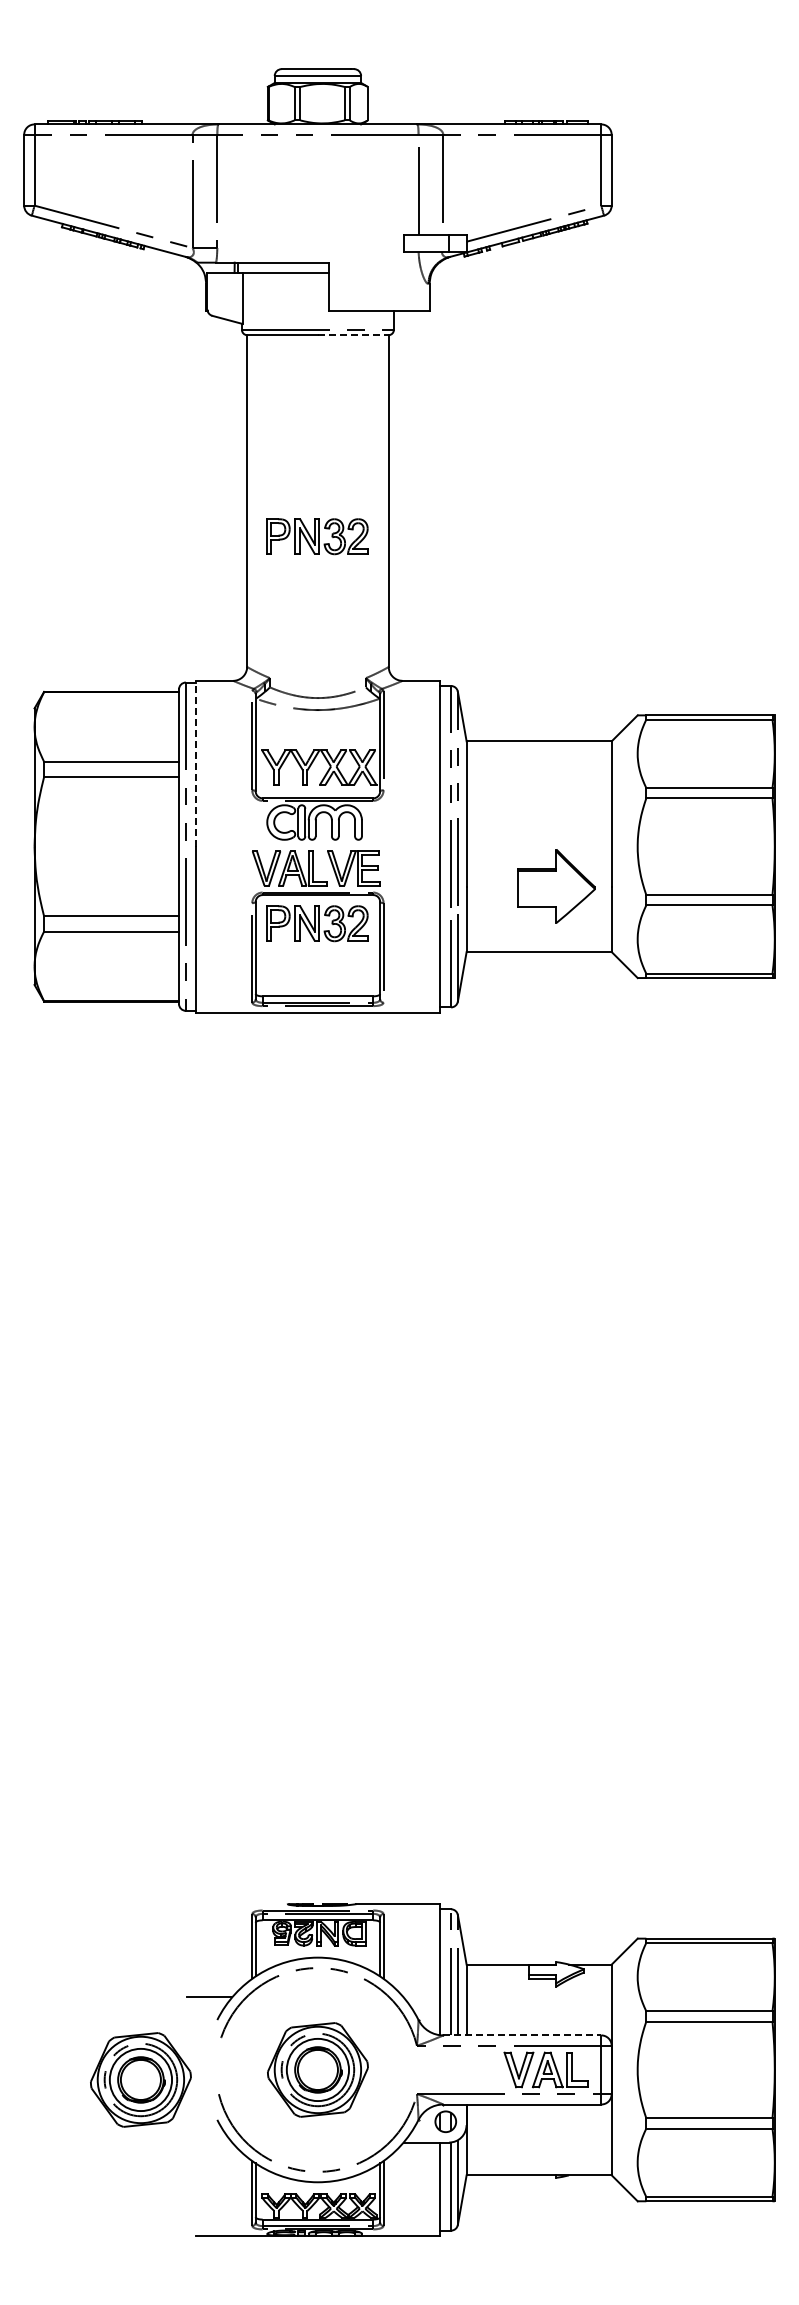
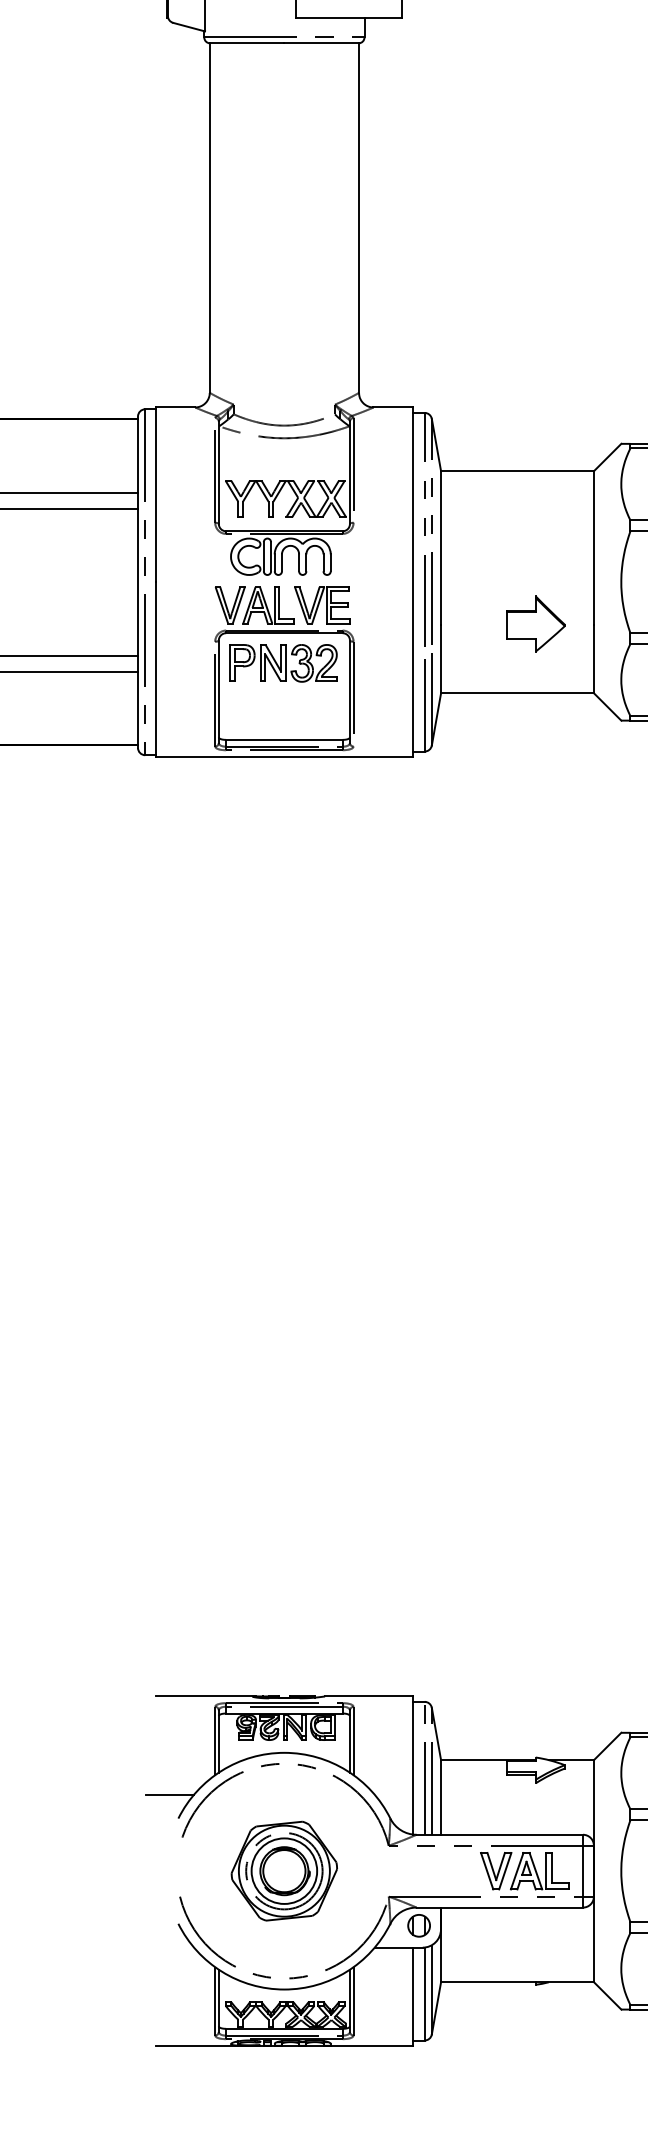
line: (353, 335) -> (321, 43), dashed -> solid
part: (317, 536) -> (283, 255), removed
line: (196, 763) -> (156, 494), dashed -> solid
part: (556, 886) -> (535, 624), size x0.71
line: (243, 1904) -> (205, 1696), added
line: (522, 2035) -> (499, 1834), dashed -> solid
part: (140, 2079) -> (97, 1881), removed

